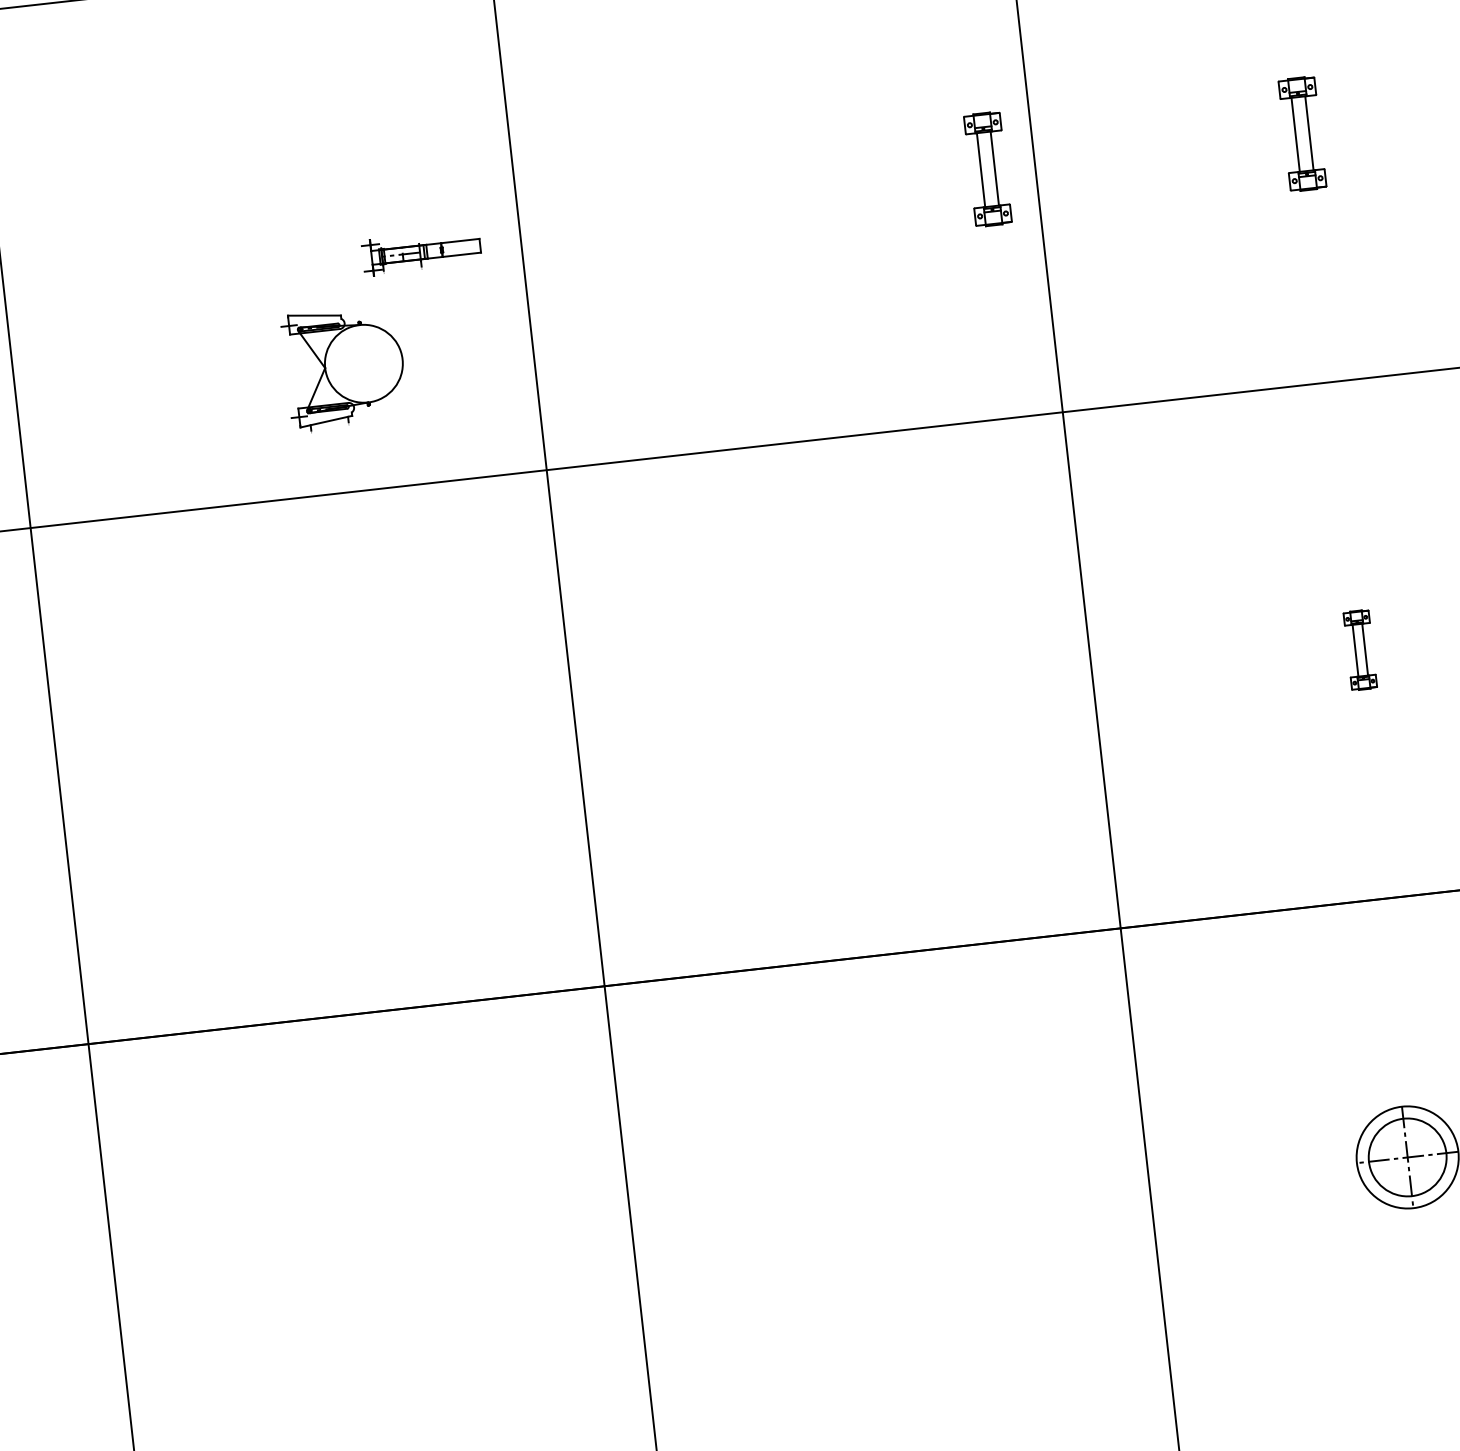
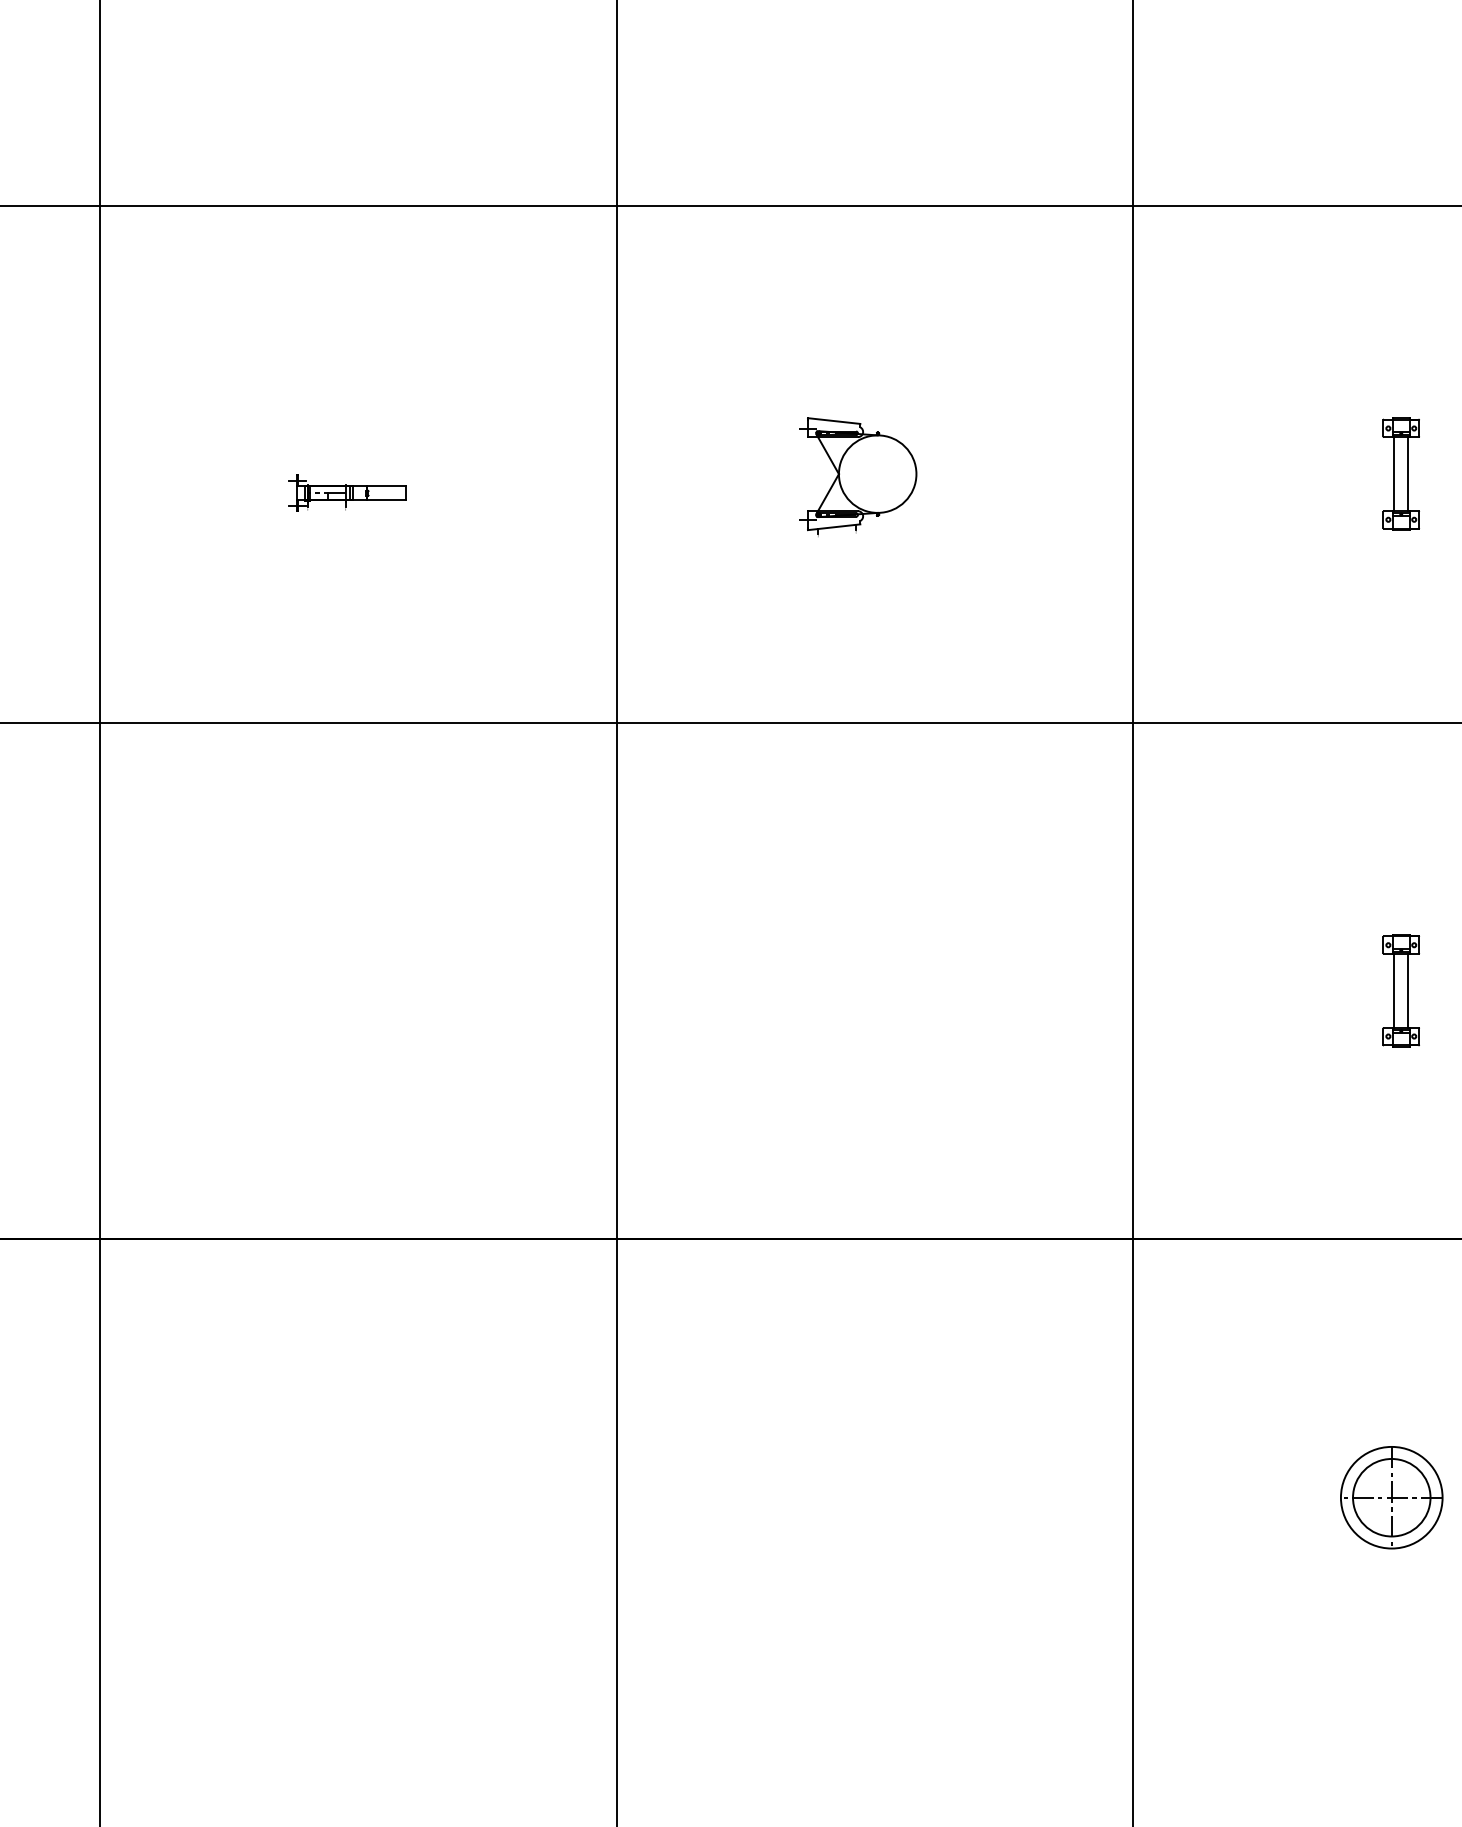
part: (987, 168) -> (1085, 473), removed
part: (421, 251) -> (347, 492), moved
part: (345, 369) -> (858, 477), moved
part: (1359, 649) -> (1400, 990), size x1.43

